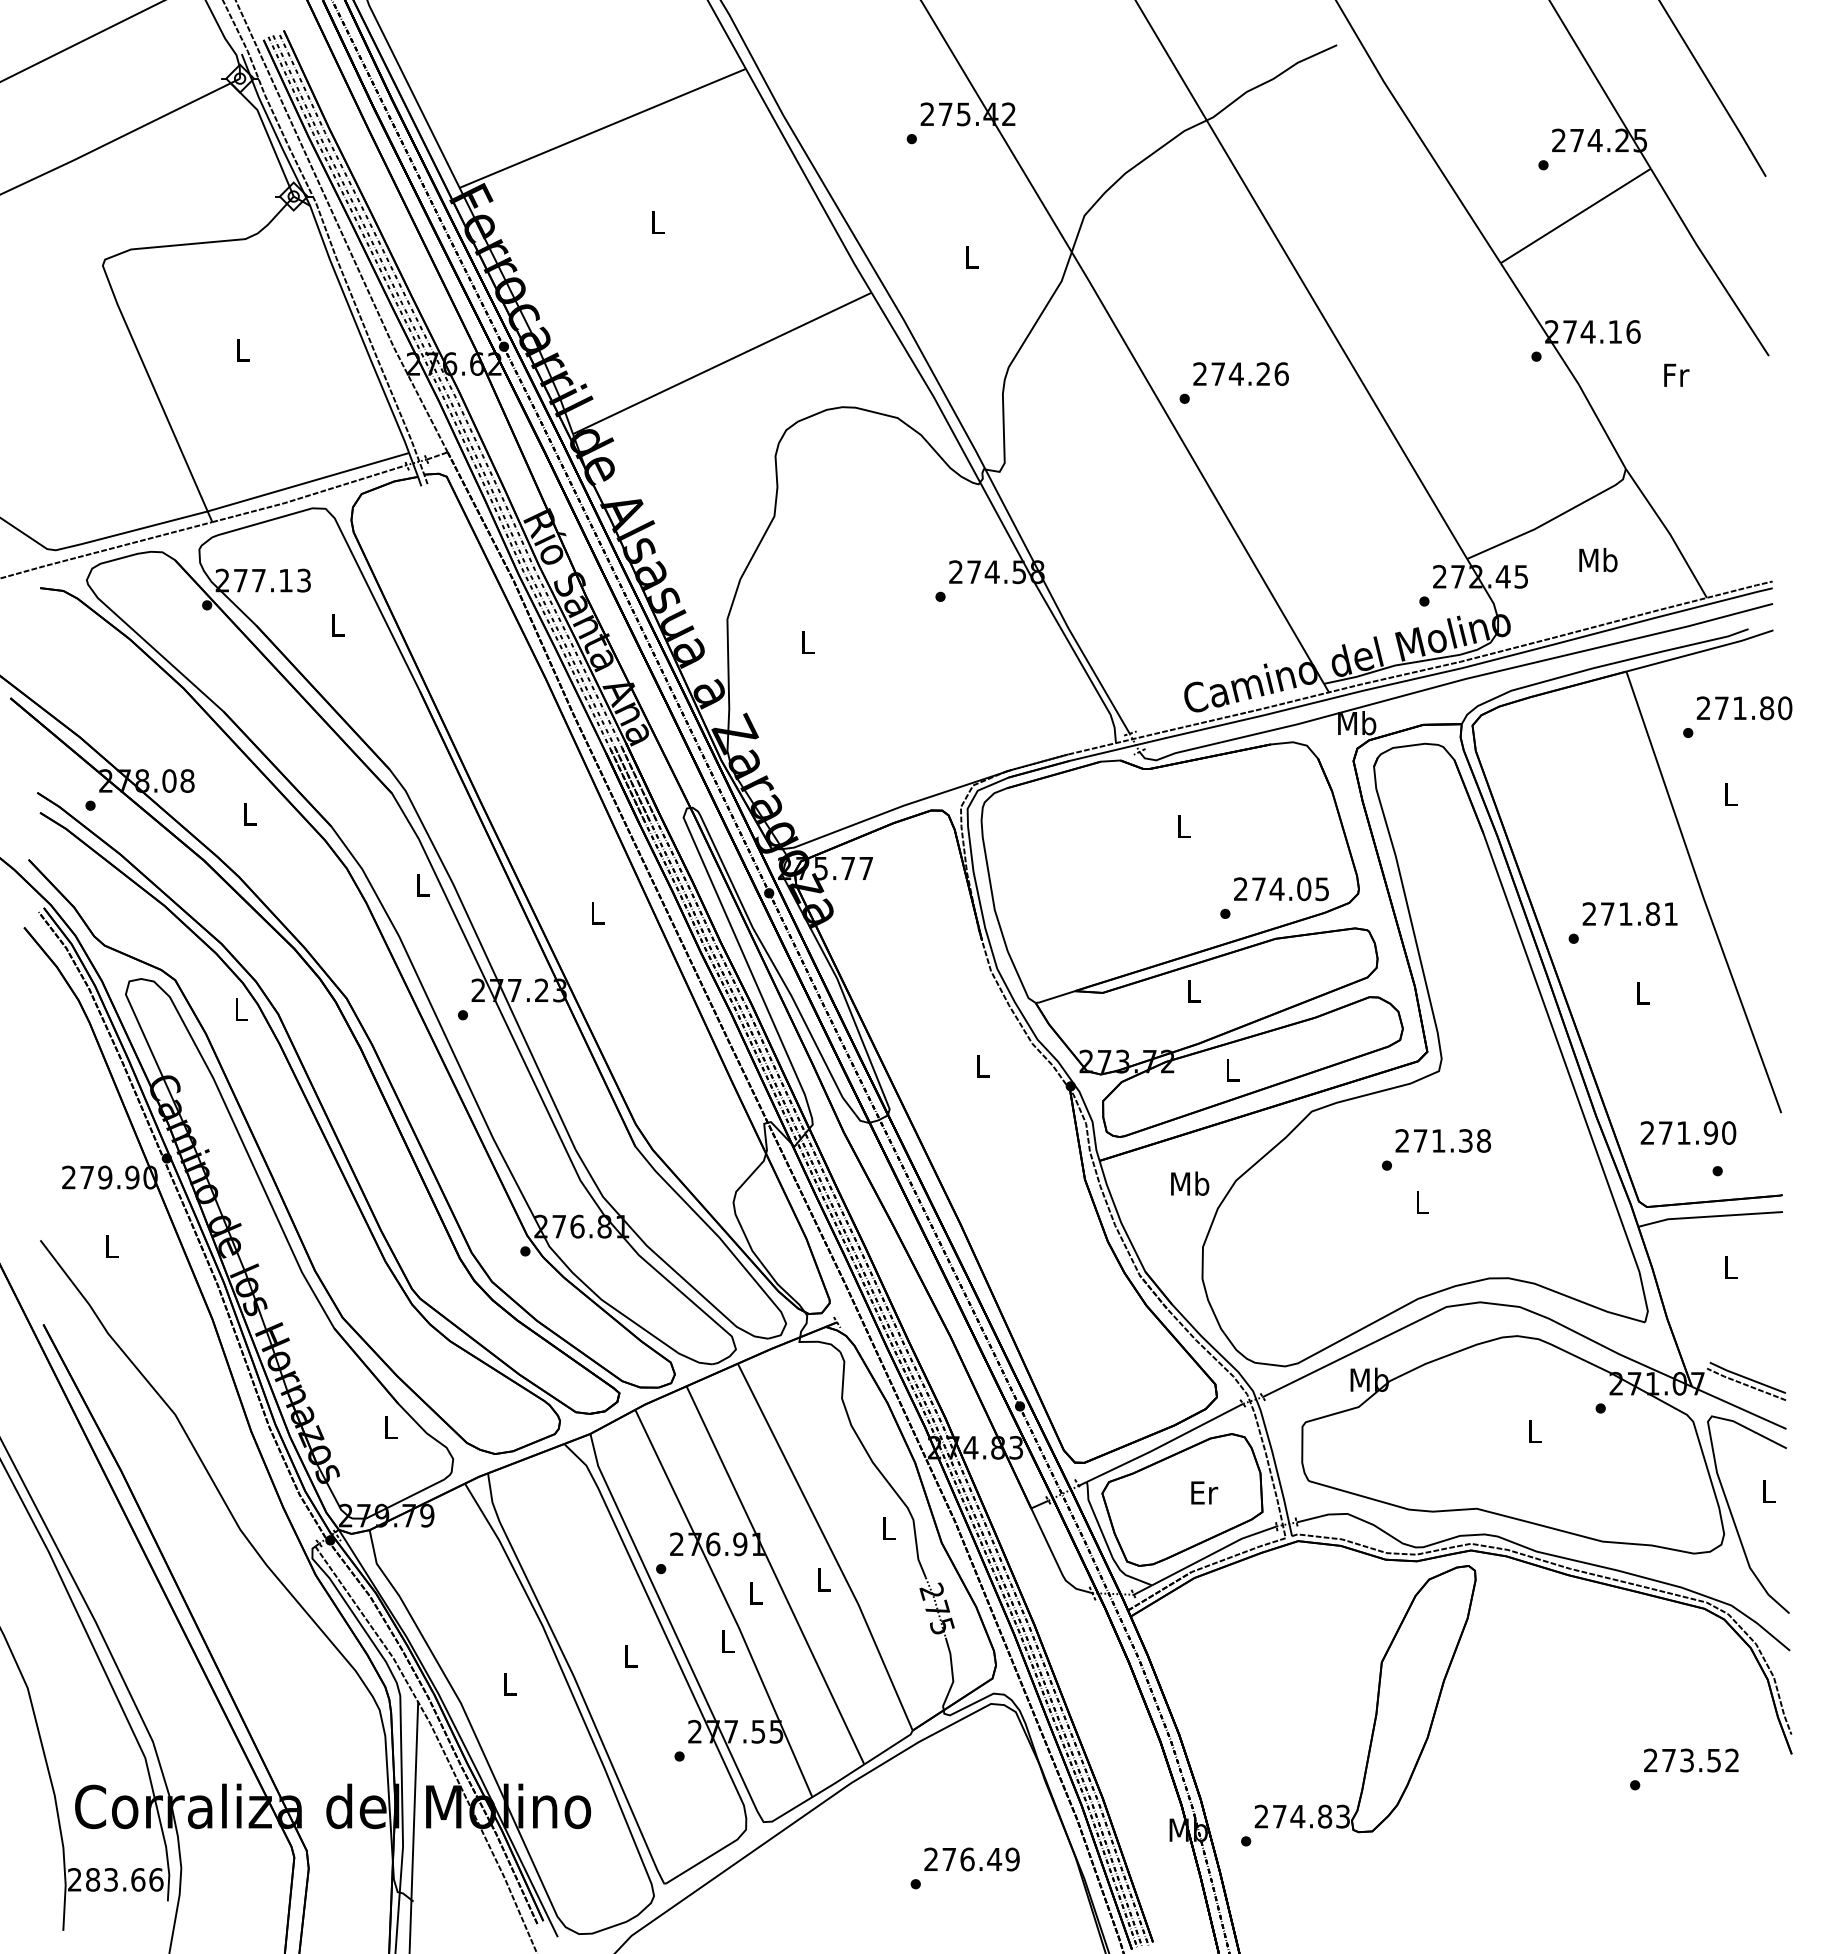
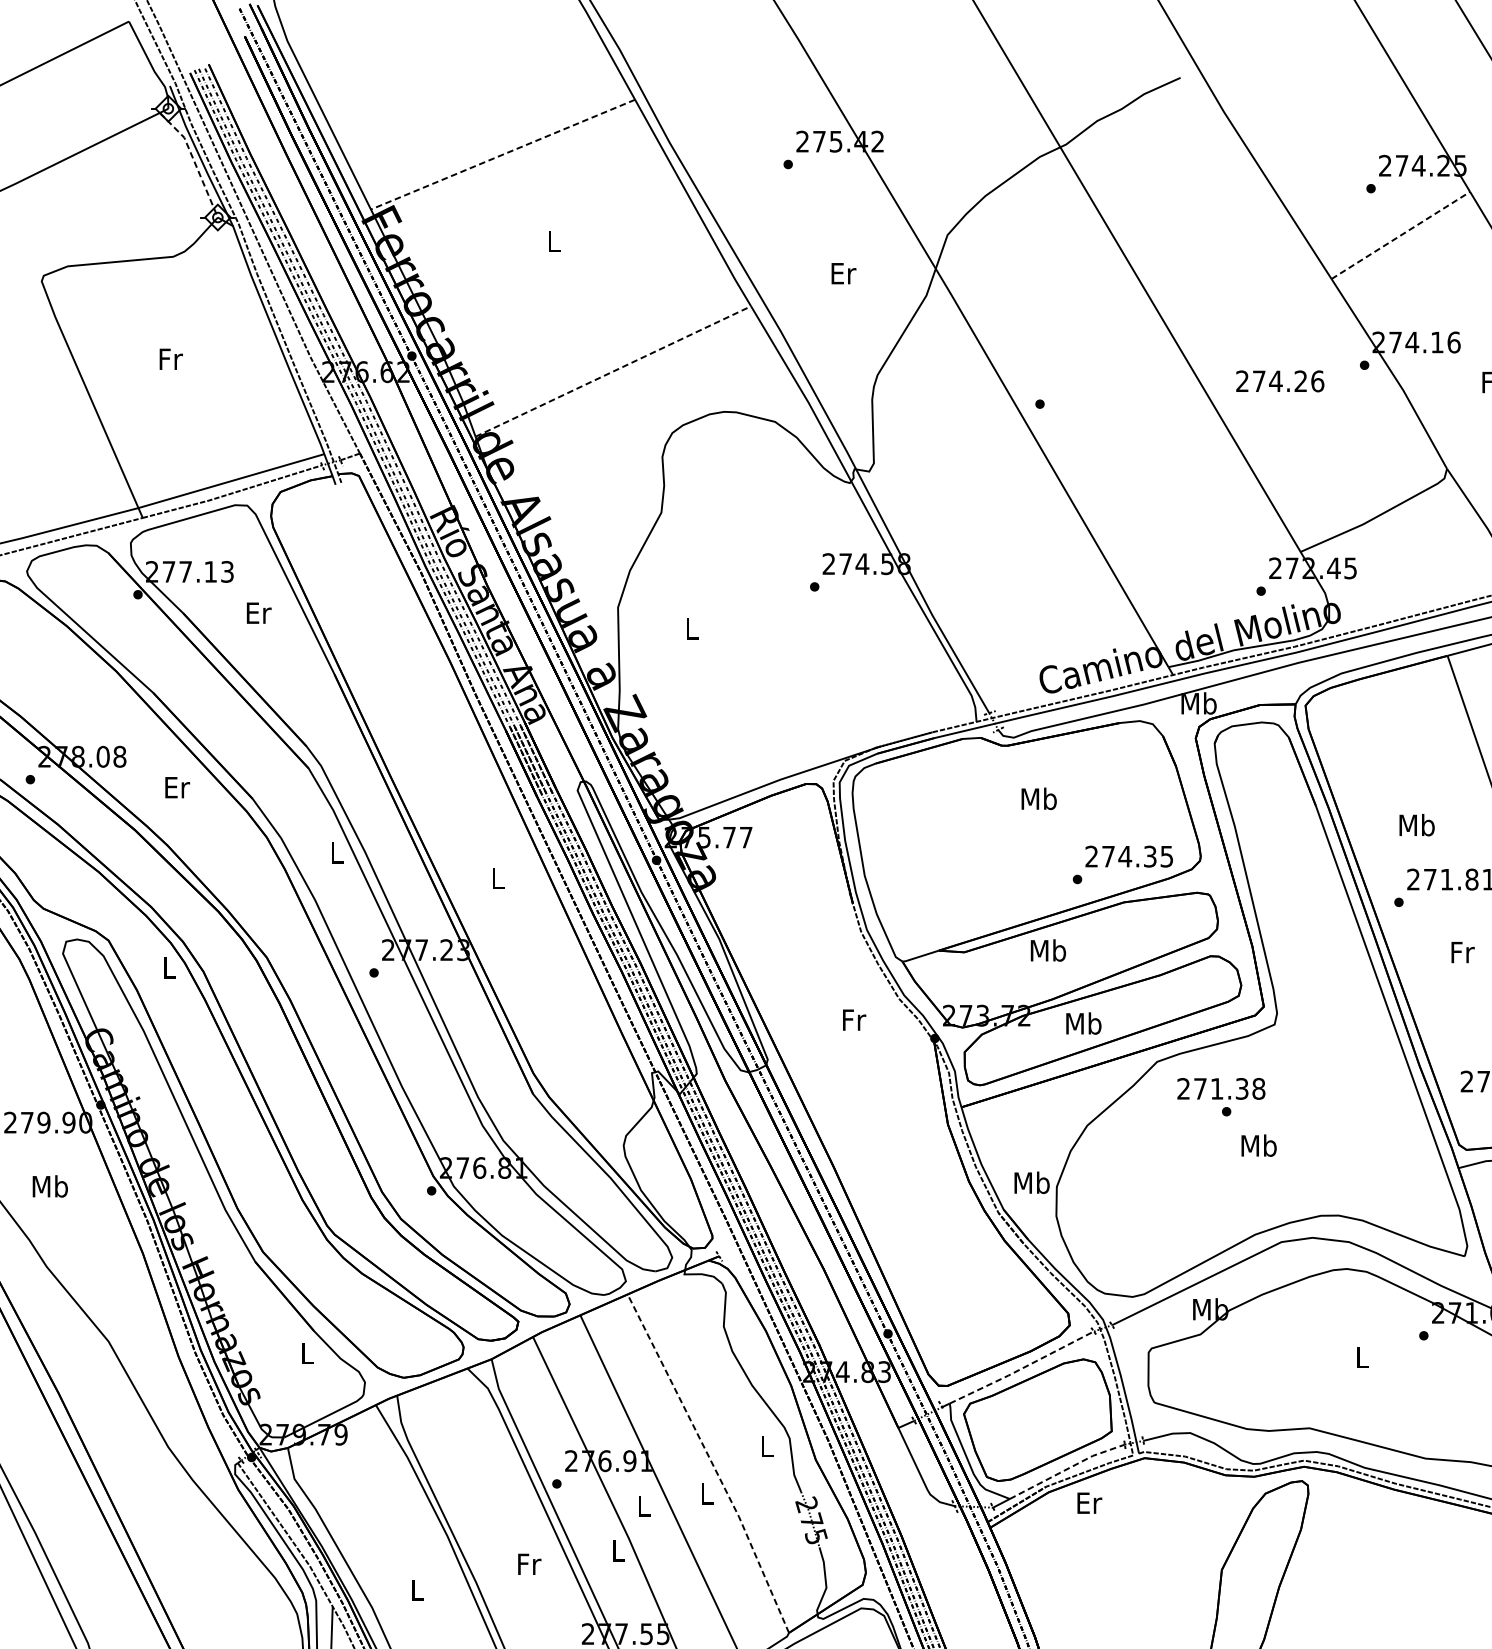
line: (602, 128) -> (502, 154), solid -> dashed
line: (268, 135) -> (194, 161), solid -> dashed
line: (1575, 215) -> (1400, 235), solid -> dashed
text: (971, 256) -> (843, 272), L -> Er
text: (242, 349) -> (170, 358), L -> Fr
line: (722, 363) -> (613, 371), solid -> dashed
text: (1240, 373) -> (1279, 380), moved
text: (1598, 560) -> (1417, 825), moved
text: (338, 624) -> (259, 612), L -> Er
text: (249, 814) -> (177, 787), L -> Er
text: (1183, 826) -> (1038, 798), L -> Mb
text: (1304, 889) -> (1150, 856), 274.05 -> 274.35
text: (1193, 990) -> (1048, 950), L -> Mb
text: (1642, 992) -> (1462, 951), L -> Fr
text: (983, 1065) -> (854, 1019), L -> Fr
text: (1232, 1070) -> (1084, 1023), L -> Mb
text: (1442, 1140) -> (1220, 1088), moved
text: (1190, 1183) -> (1032, 1182), moved
text: (1422, 1202) -> (1259, 1145), L -> Mb
text: (112, 1246) -> (50, 1186), L -> Mb
line: (1165, 1444) -> (1022, 1369), solid -> dashed
text: (1204, 1492) -> (1089, 1502), moved
line: (829, 1545) -> (712, 1462), solid -> dashed
line: (1213, 1553) -> (1066, 1469), solid -> dashed
text: (631, 1655) -> (529, 1563), L -> Fr

